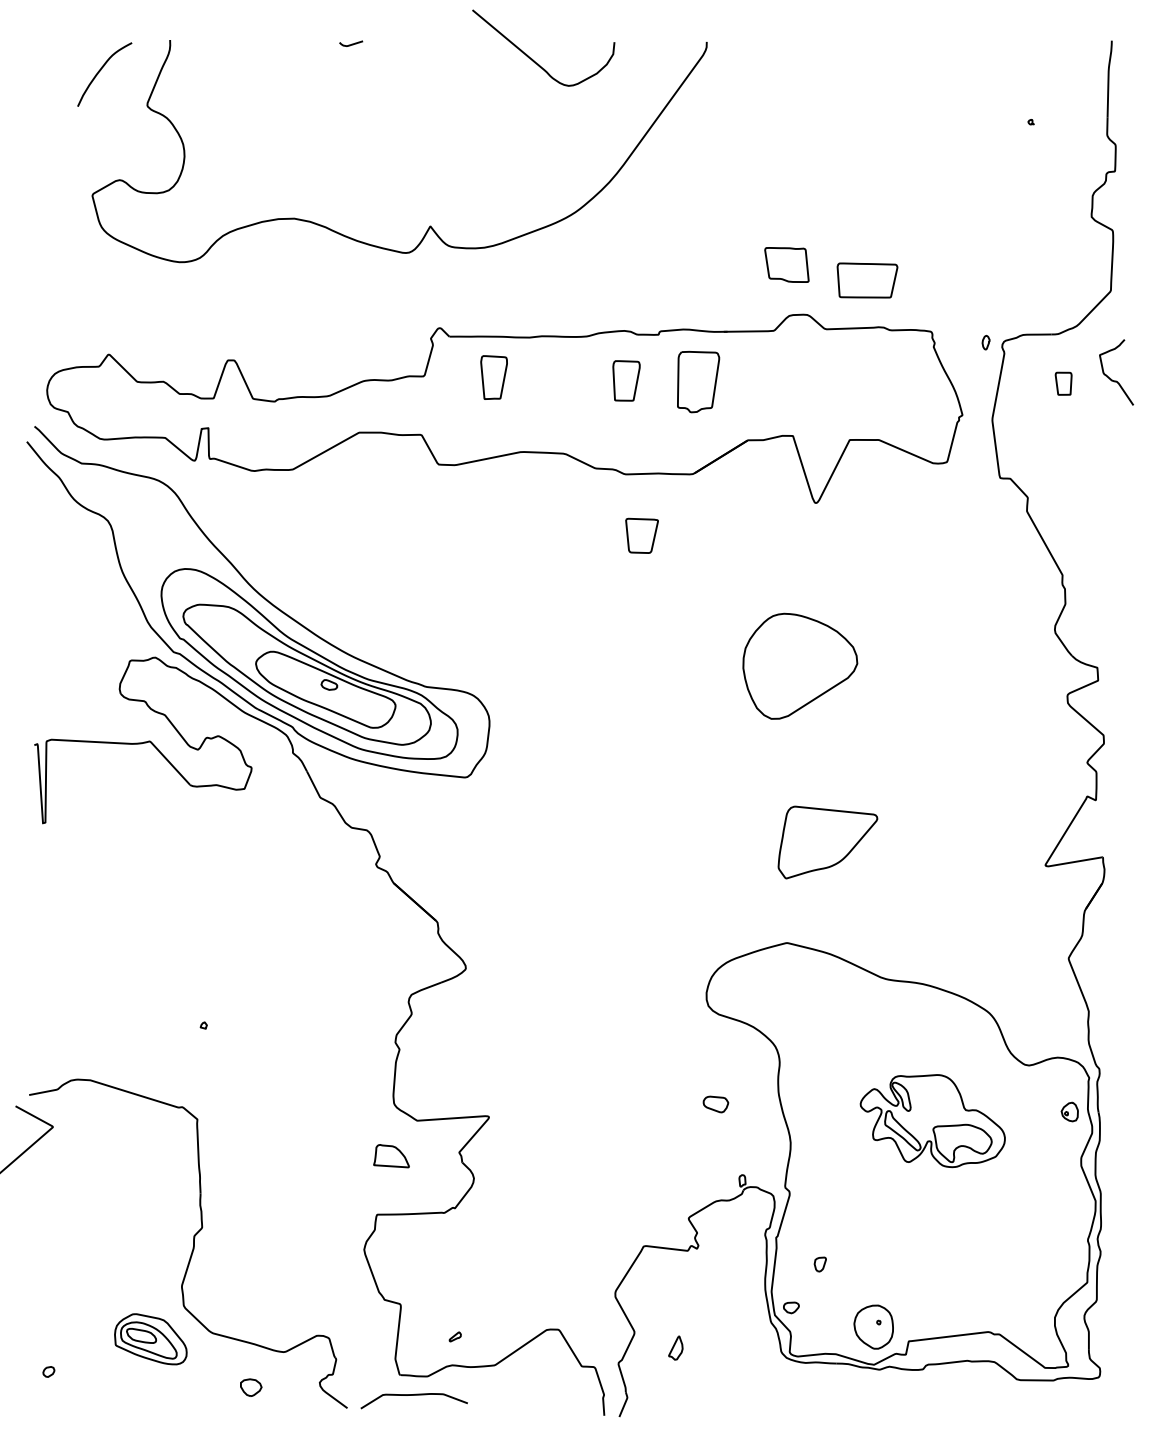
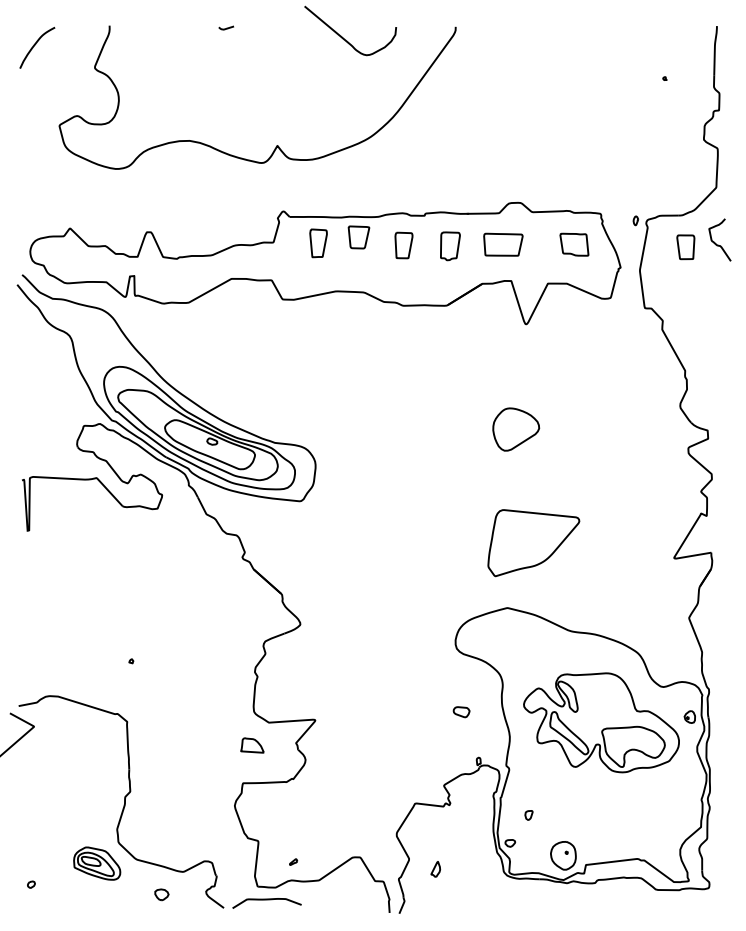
curve: (101, 70) -> (35, 45), moved
part: (787, 264) -> (574, 244), moved
part: (867, 280) -> (503, 244), moved
part: (698, 382) -> (450, 246), size x0.71
part: (1063, 383) -> (685, 247), size x1.67
part: (641, 535) -> (358, 237), moved
part: (800, 666) -> (516, 429), size x0.62
part: (827, 842) -> (533, 543), size x1.43
part: (932, 1120) -> (601, 722), size x1.67

